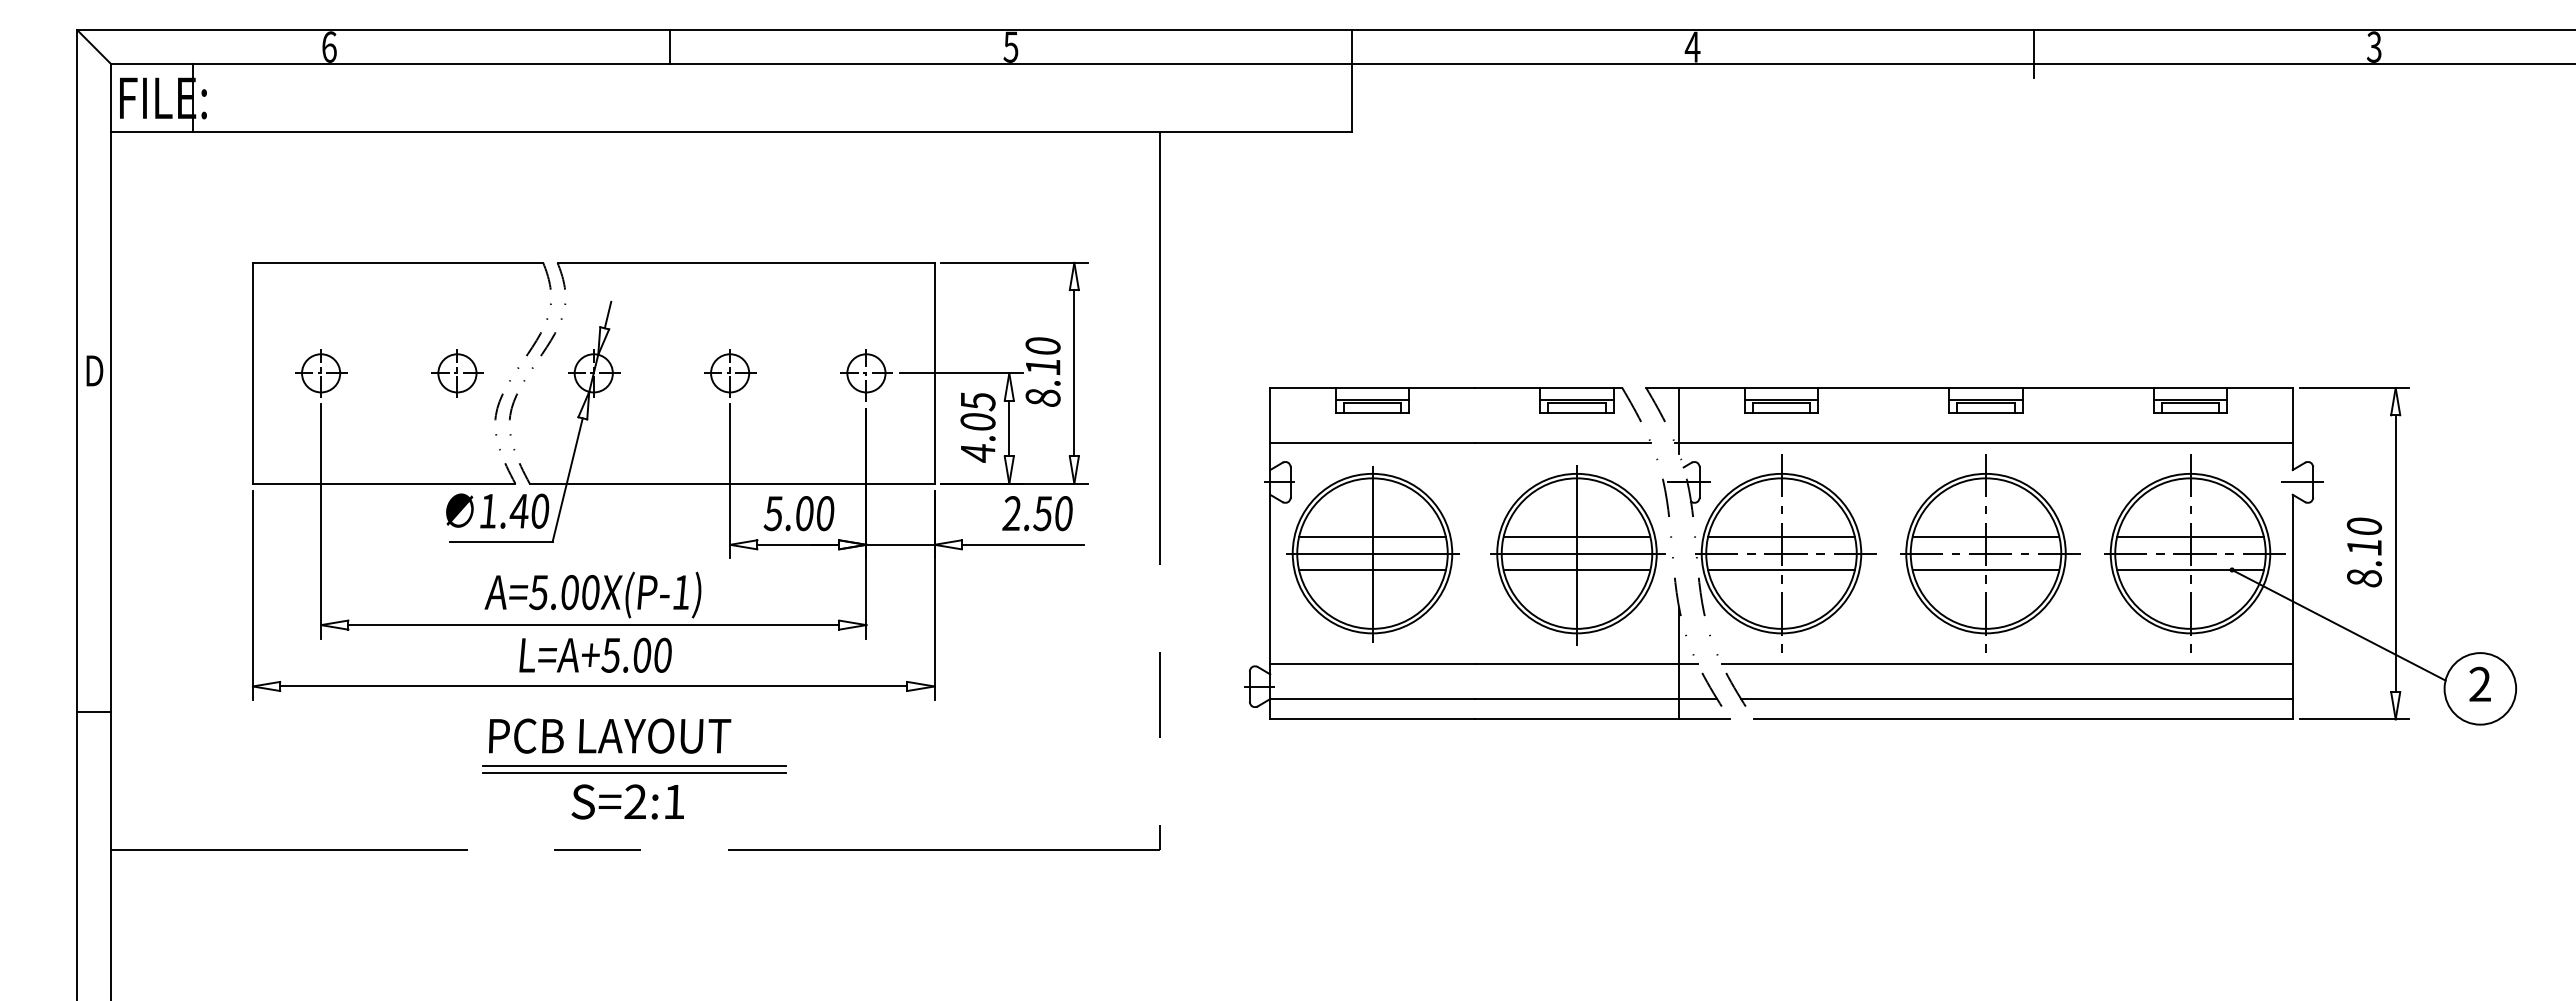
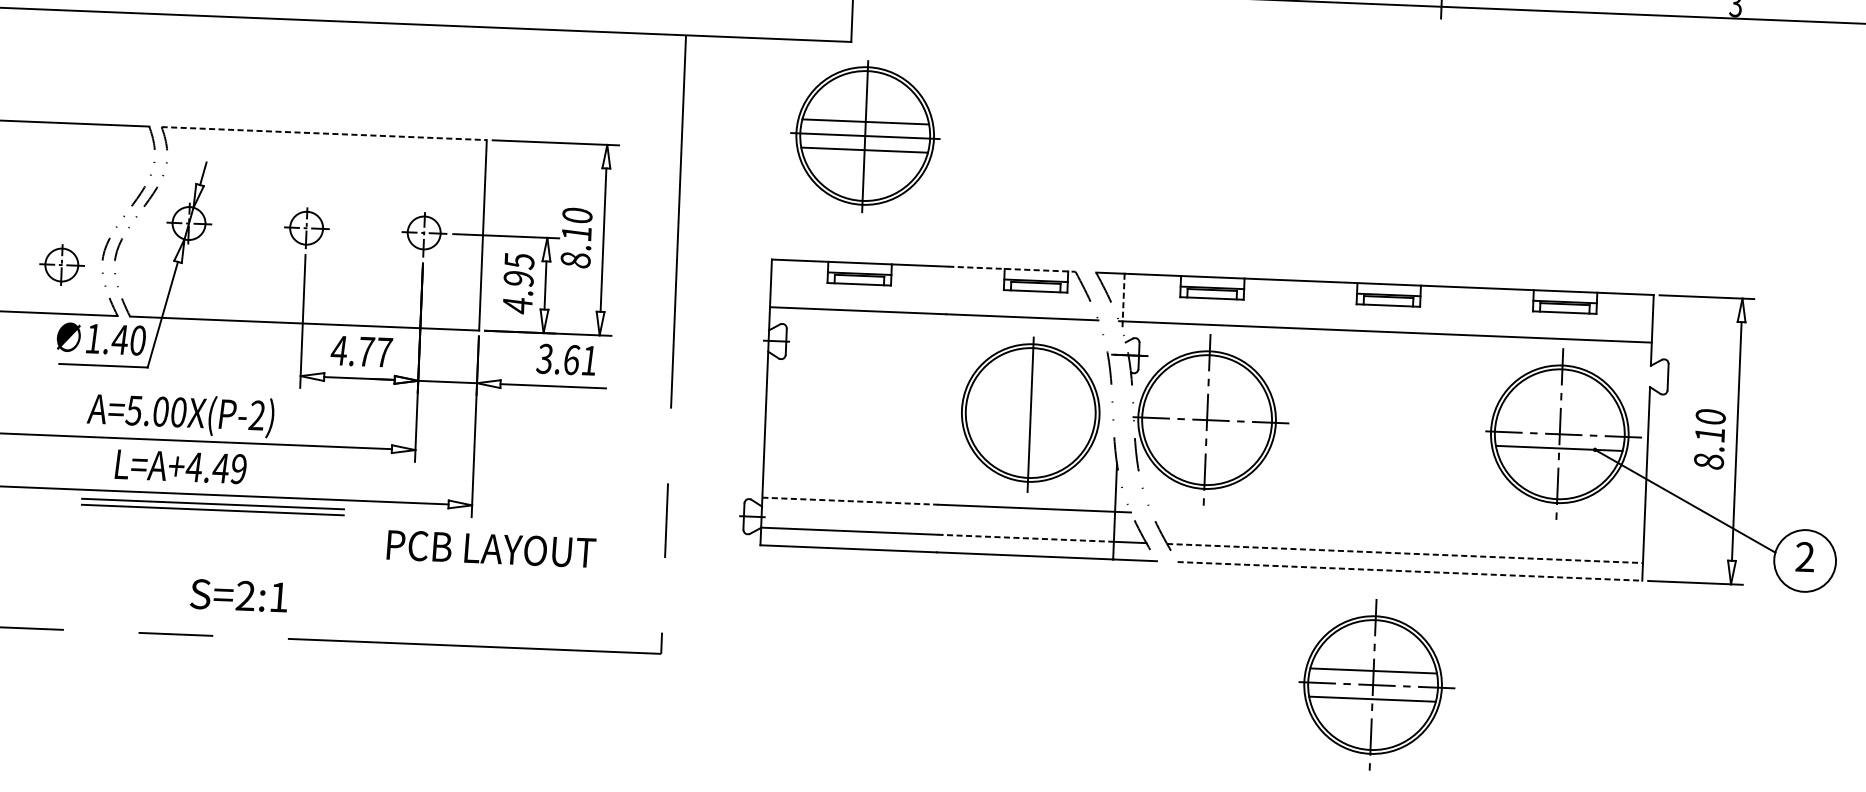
line: (746, 262) -> (324, 133), solid -> dashed
part: (457, 373) -> (61, 265), moved
line: (1548, 387) -> (1011, 268), solid -> dashed
line: (1679, 420) -> (1123, 301), solid -> dashed
text: (977, 421) -> (518, 278), 4.05 -> 4.95
line: (2300, 482) -> (1657, 376), removed
text: (799, 513) -> (361, 351), 5.00 -> 4.77
text: (1037, 513) -> (566, 359), 2.50 -> 3.61
line: (1576, 537) -> (1030, 399), removed
line: (1781, 537) -> (1207, 406), removed
line: (2190, 537) -> (1560, 420), removed
line: (1577, 553) -> (1031, 412), removed
part: (1990, 553) -> (1376, 685), moved
part: (1372, 554) -> (865, 136), moved
line: (1576, 569) -> (1029, 426), removed
line: (1781, 569) -> (1206, 433), removed
text: (680, 592) -> (256, 415), A=5.00X(P-1) -> A=5.00X(P-2)
text: (636, 654) -> (216, 467), L=A+5.00 -> L=A+4.49
line: (1373, 664) -> (851, 501), solid -> dashed
line: (2006, 664) -> (1397, 523), removed
line: (1577, 698) -> (1026, 538), solid -> dashed
line: (2016, 698) -> (1404, 553), solid -> dashed
line: (2023, 719) -> (1410, 571), solid -> dashed
text: (610, 735) -> (491, 548), moved
part: (634, 769) -> (212, 507), moved
text: (627, 801) -> (238, 595), moved

